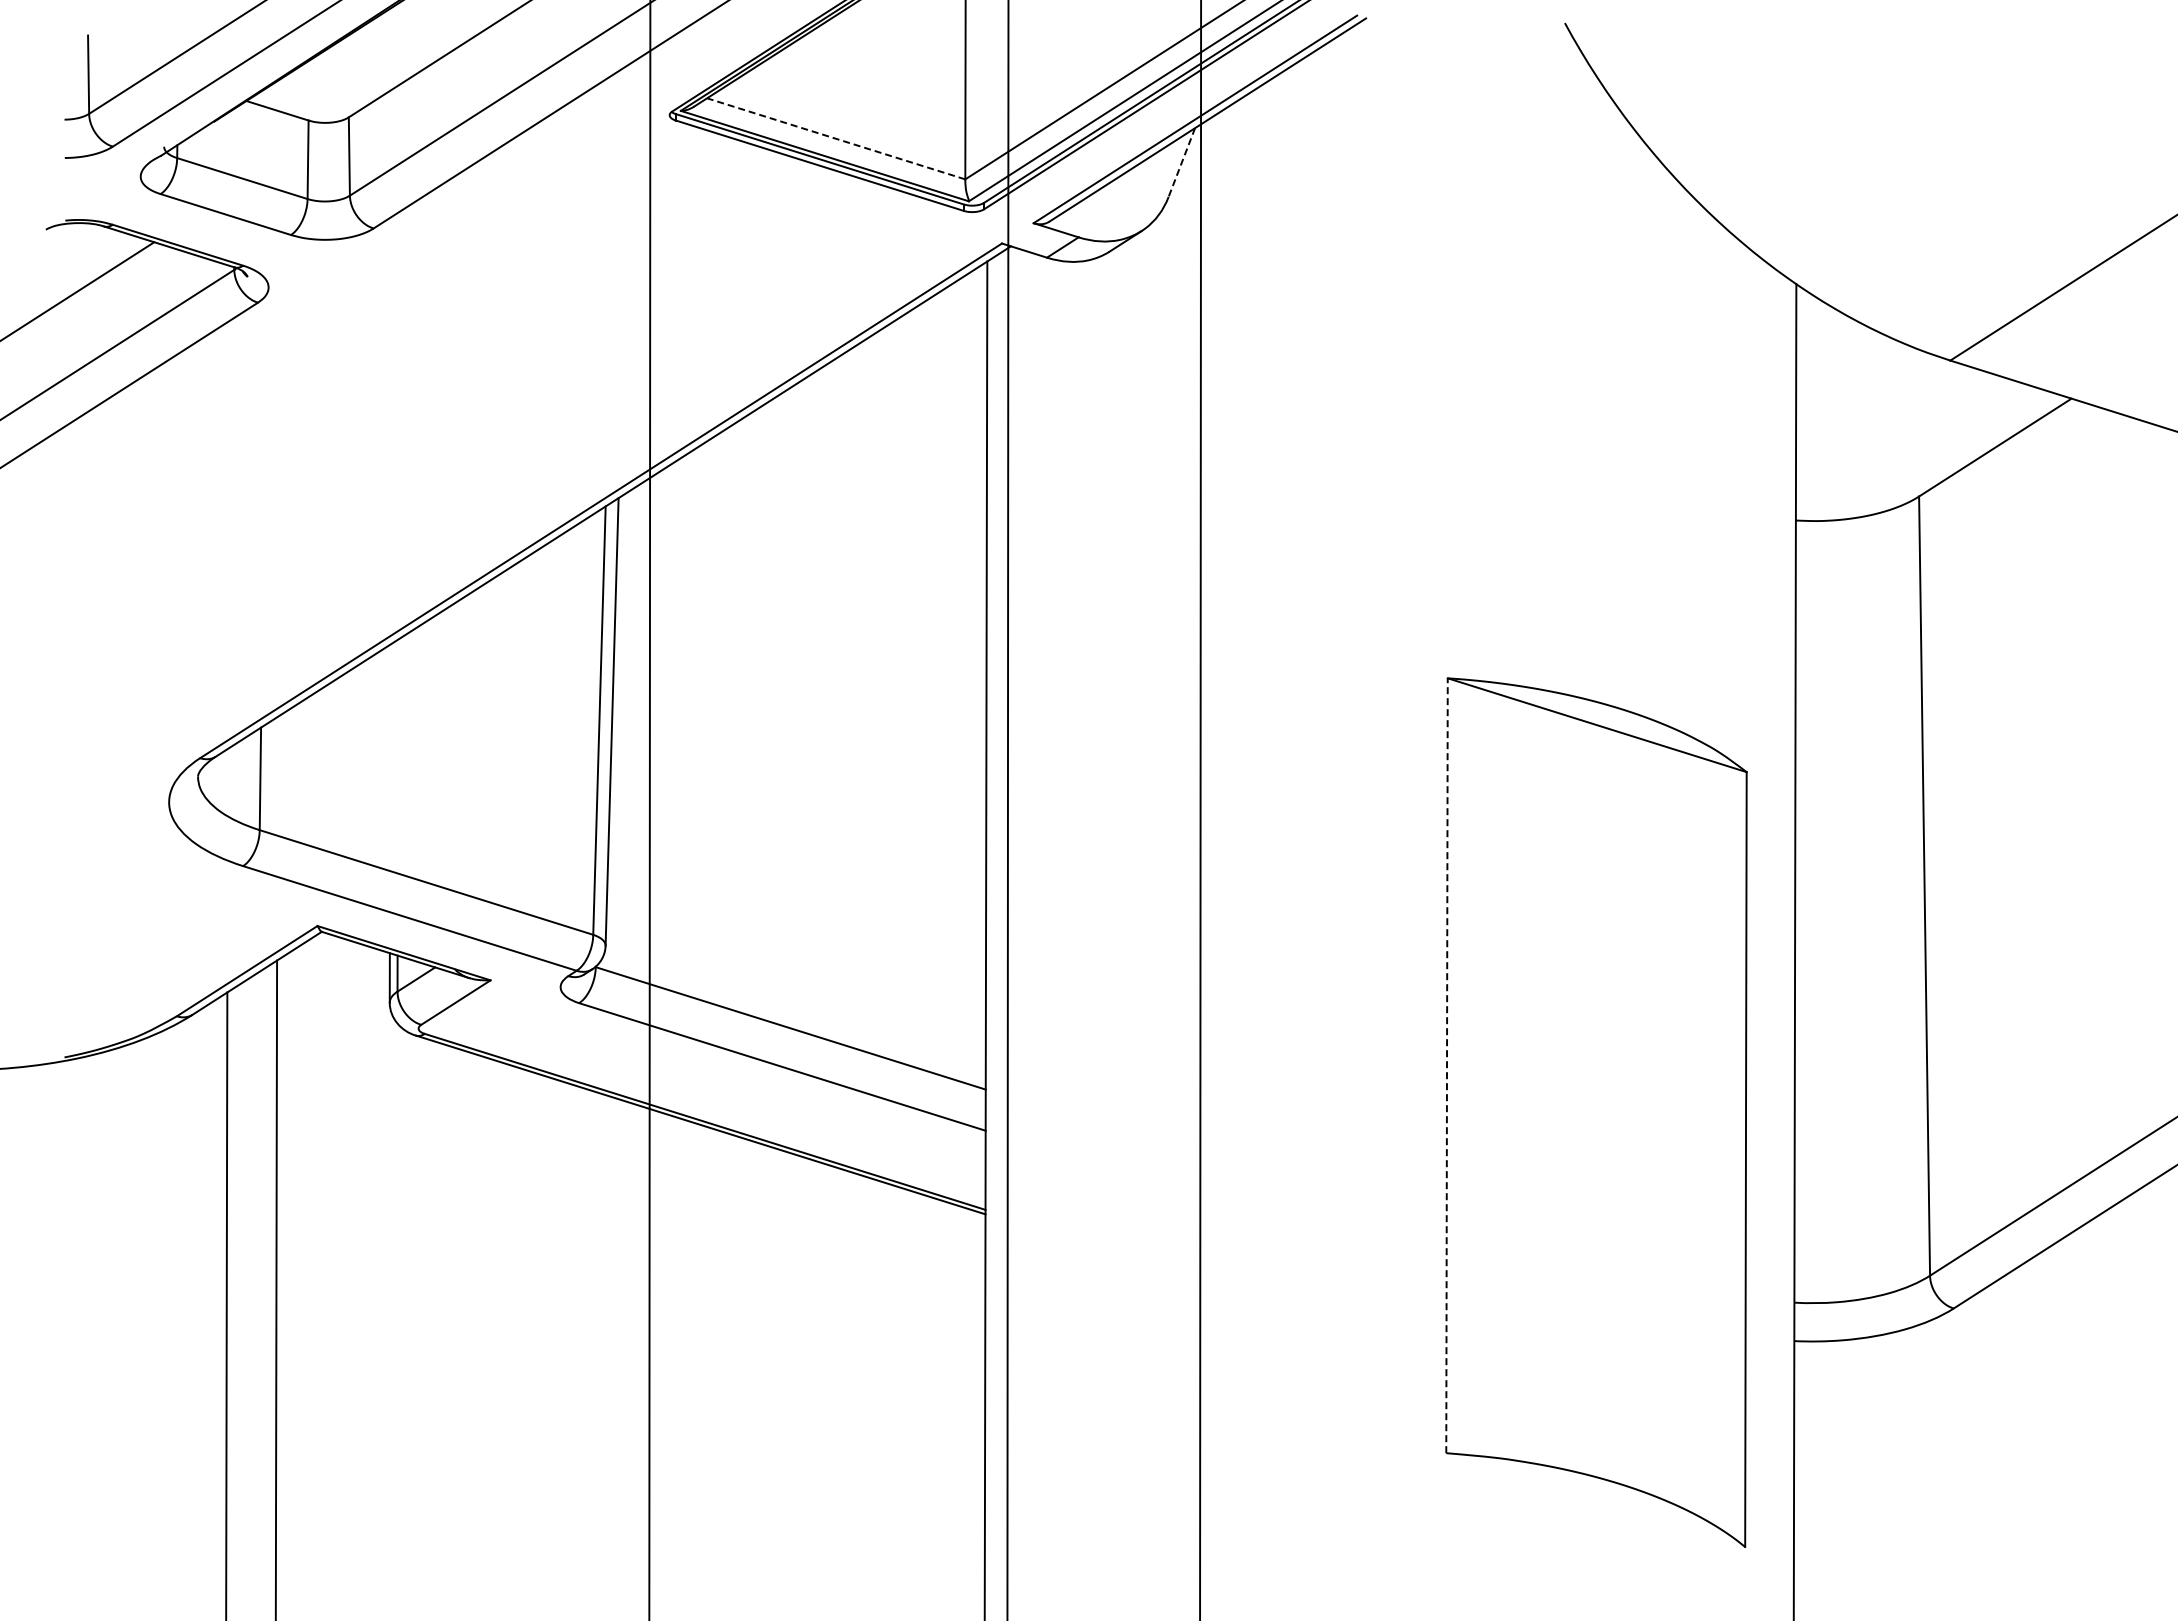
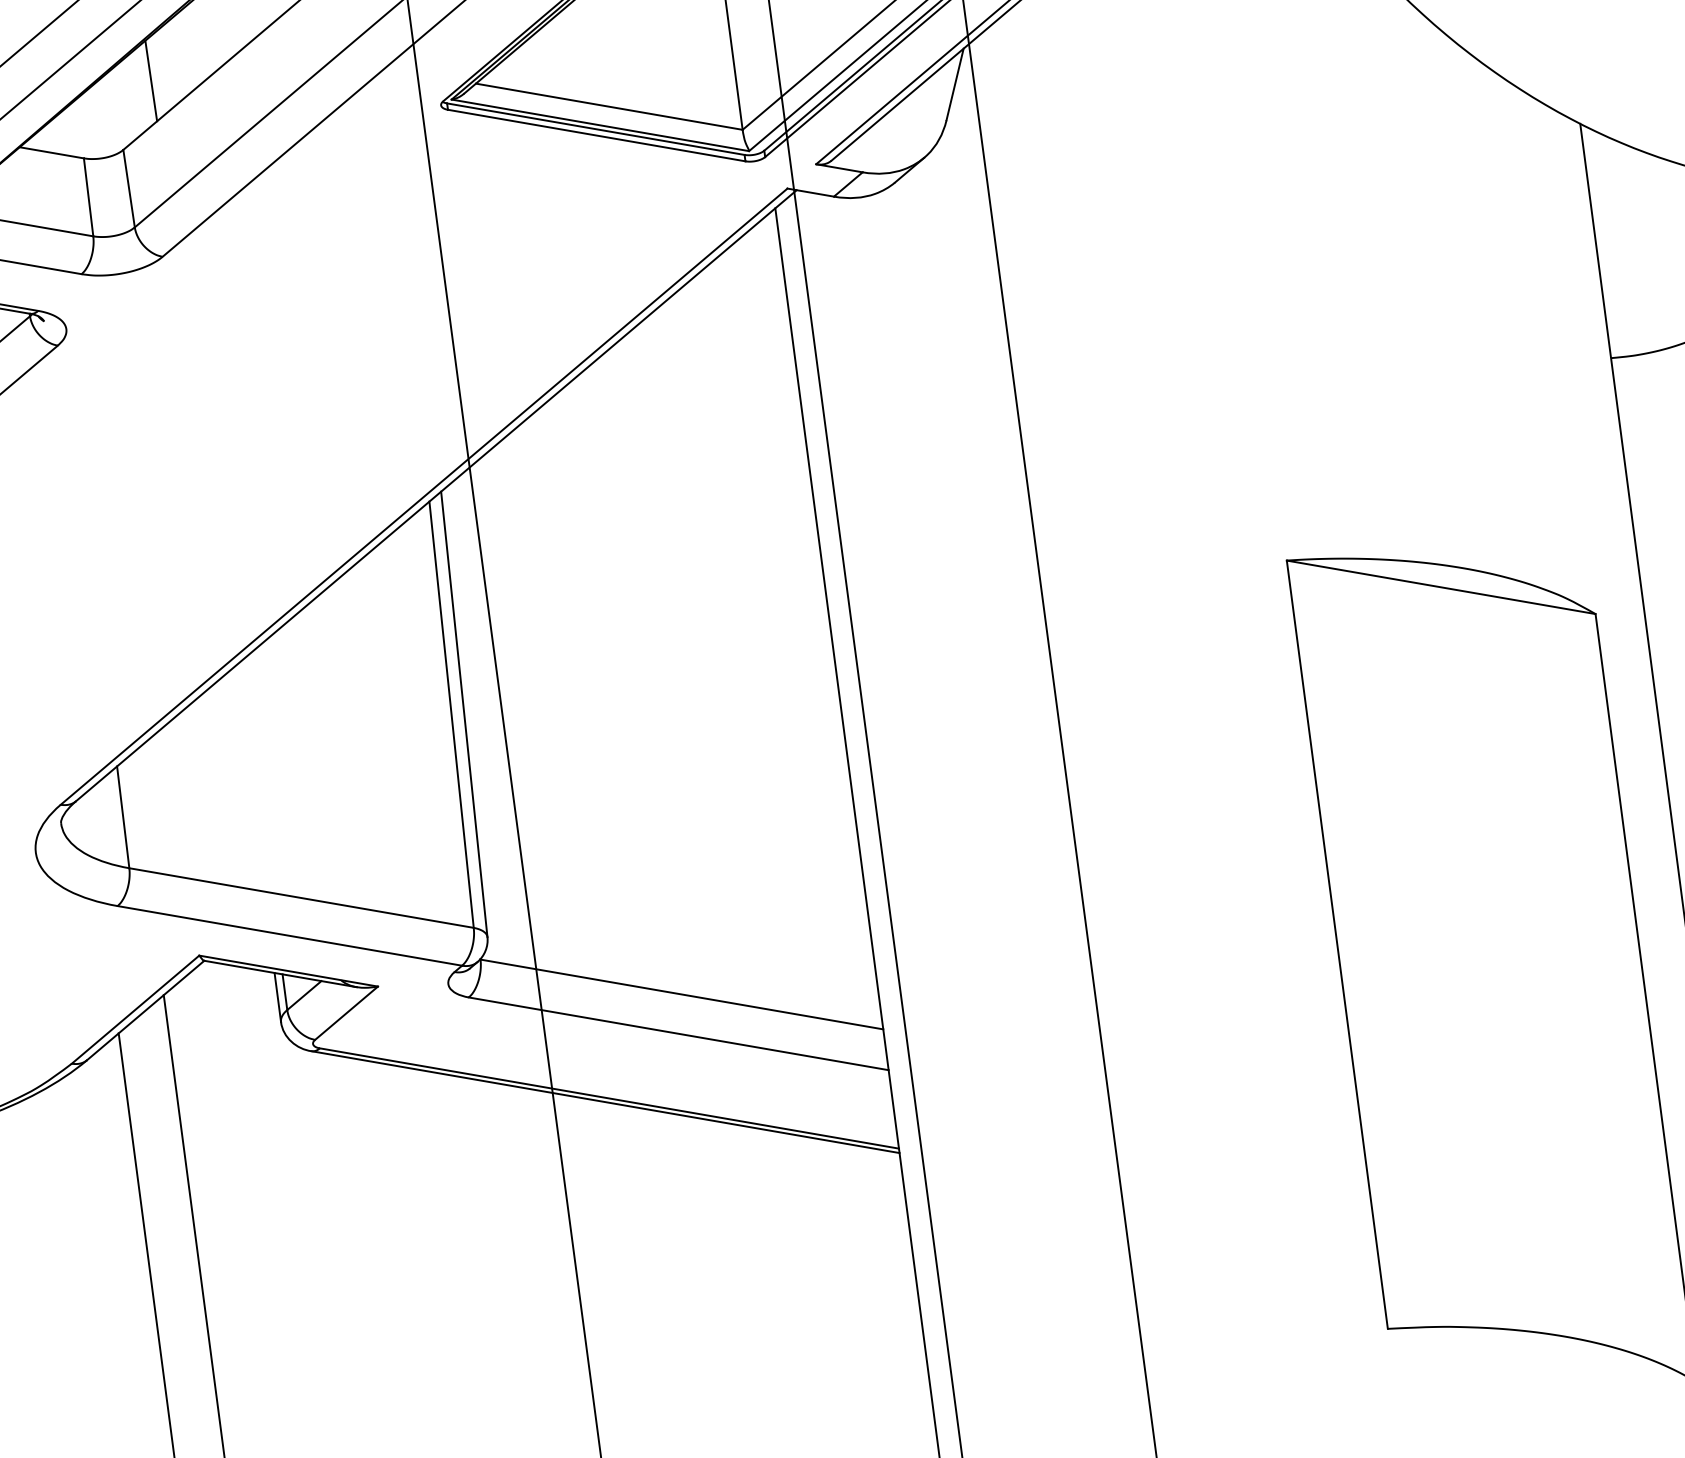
line: (385, 52) -> (151, 80), added
line: (835, 138) -> (608, 106), dashed -> solid
line: (1181, 162) -> (954, 84), dashed -> solid
line: (1447, 1065) -> (1337, 944), dashed -> solid

